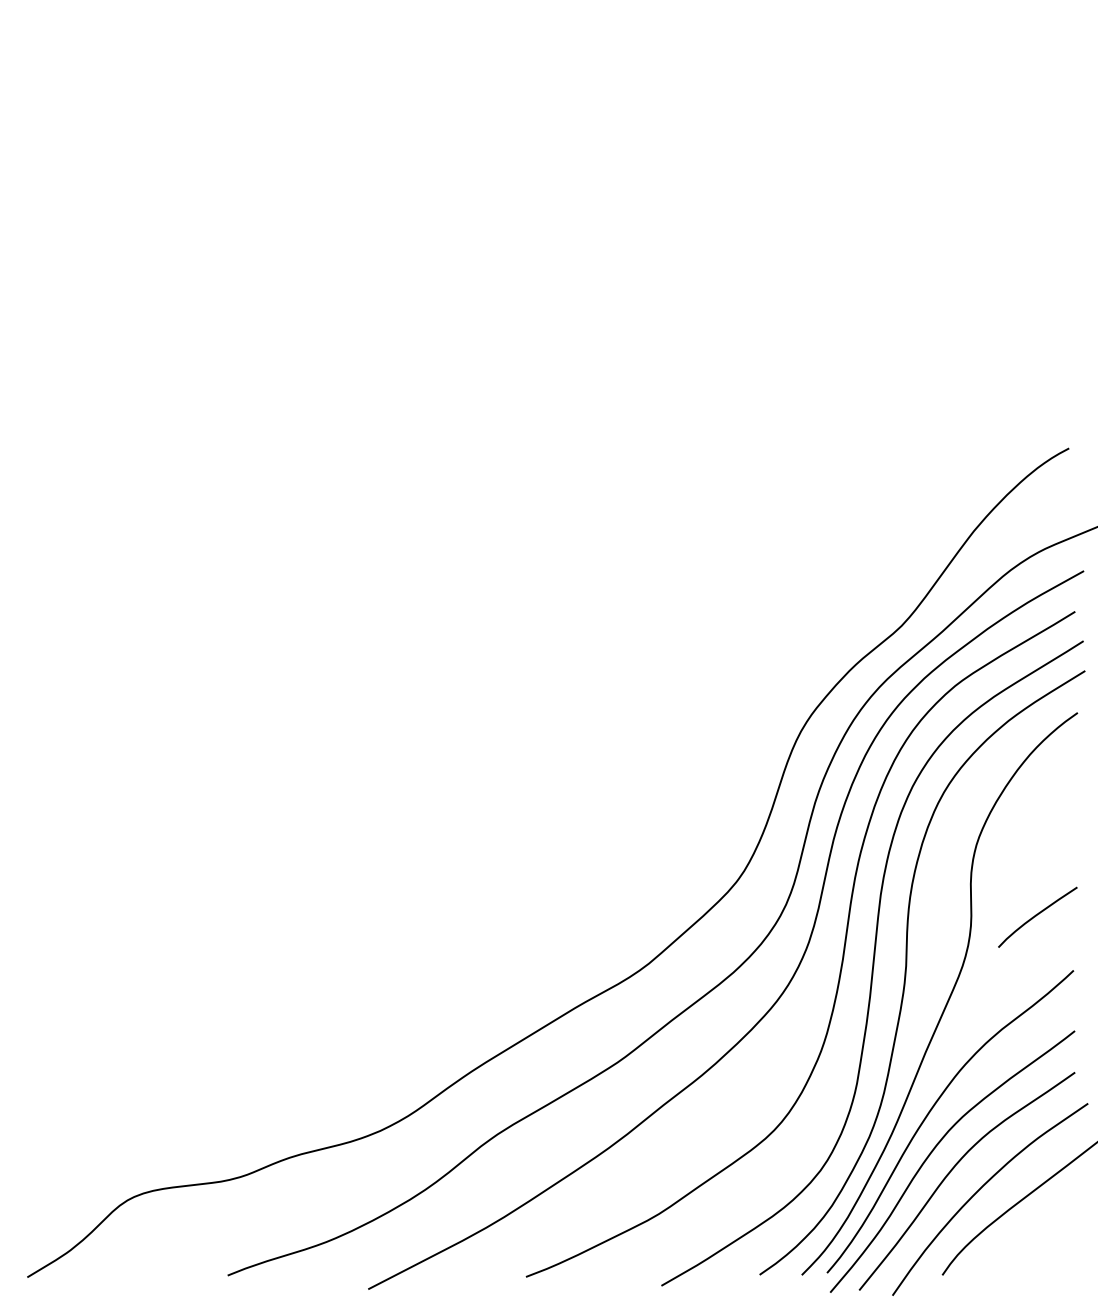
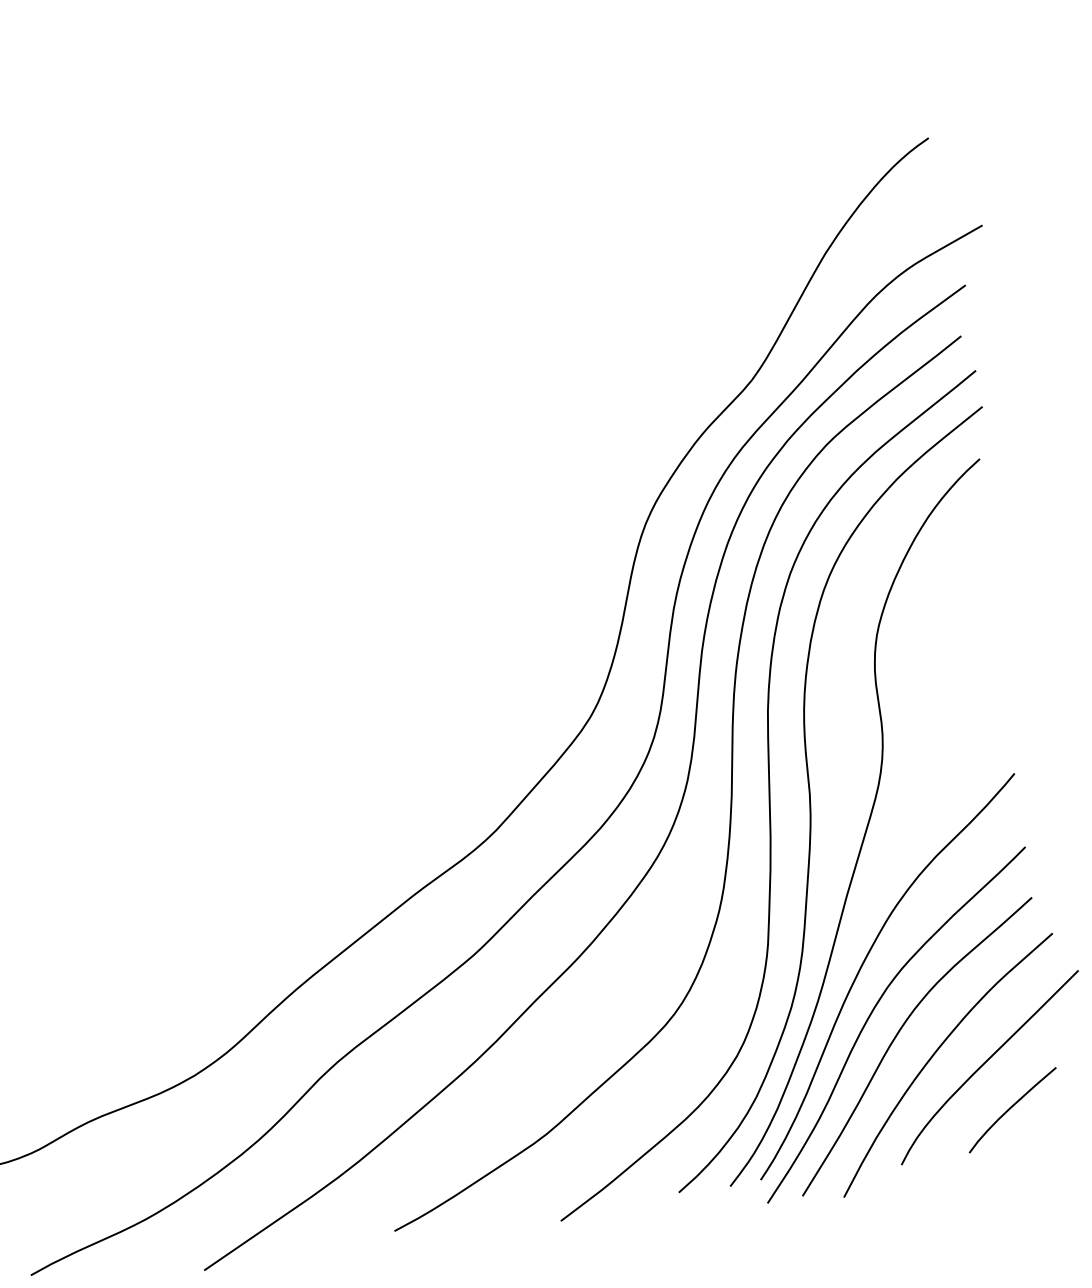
curve: (1037, 915) -> (1012, 1107), moved

